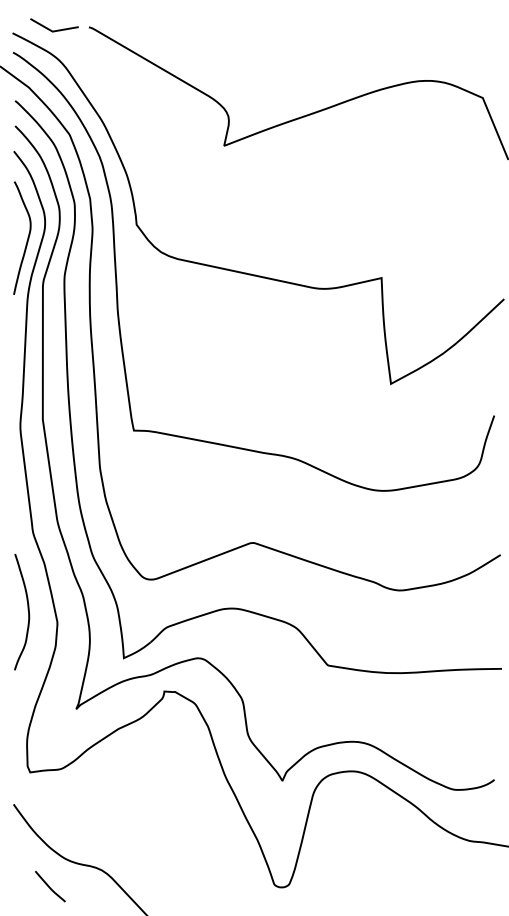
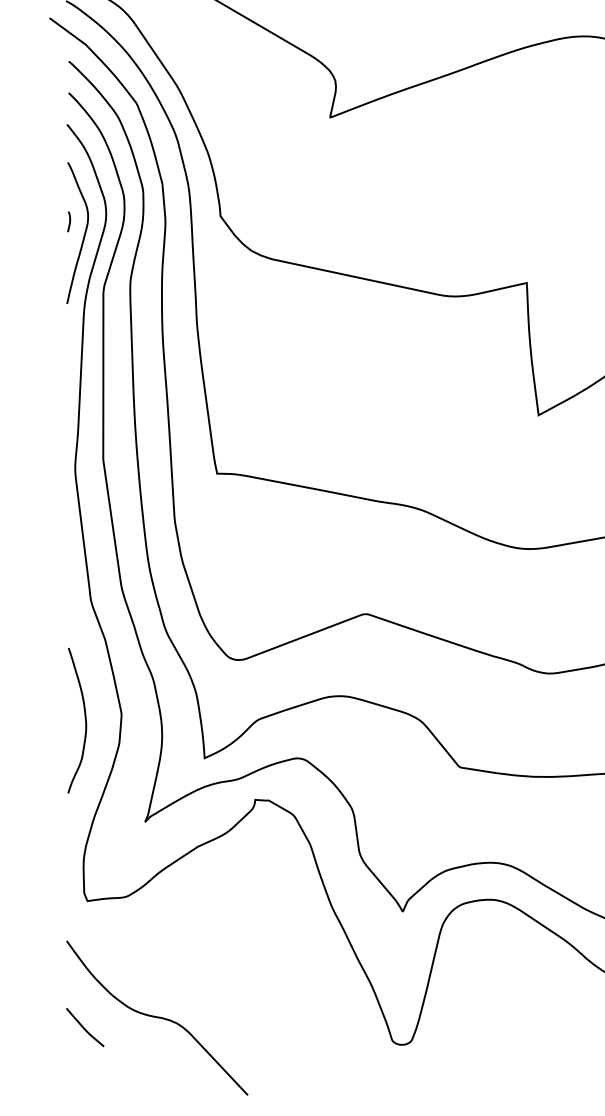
curve: (15, 228) -> (69, 220), added
curve: (27, 610) -> (84, 718), moved
line: (49, 886) -> (84, 1027), moved

